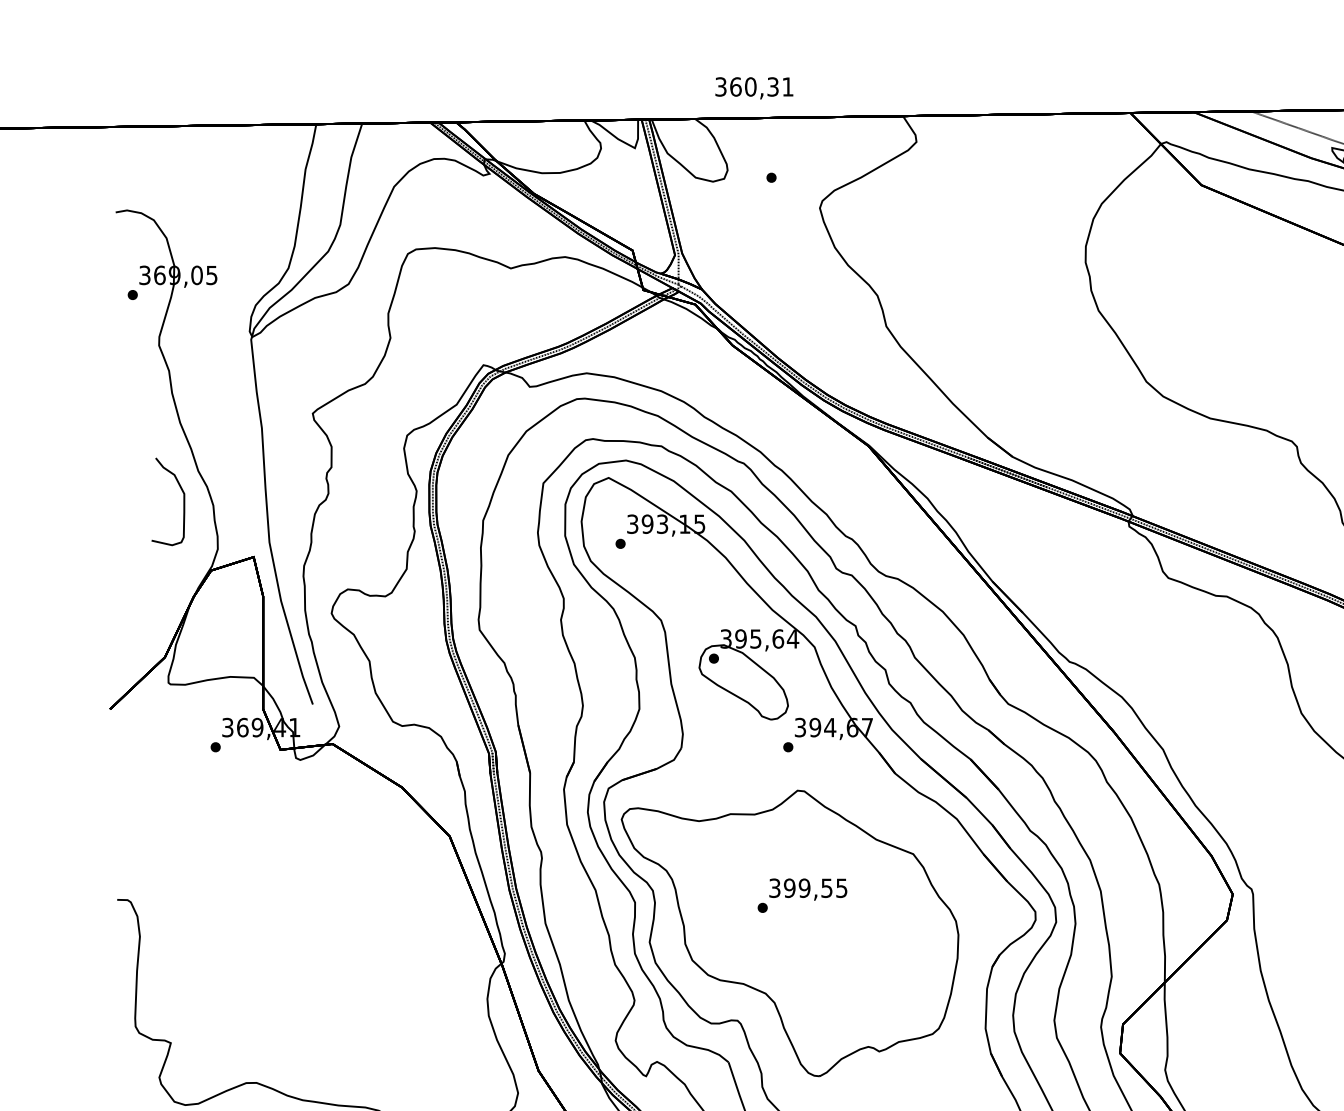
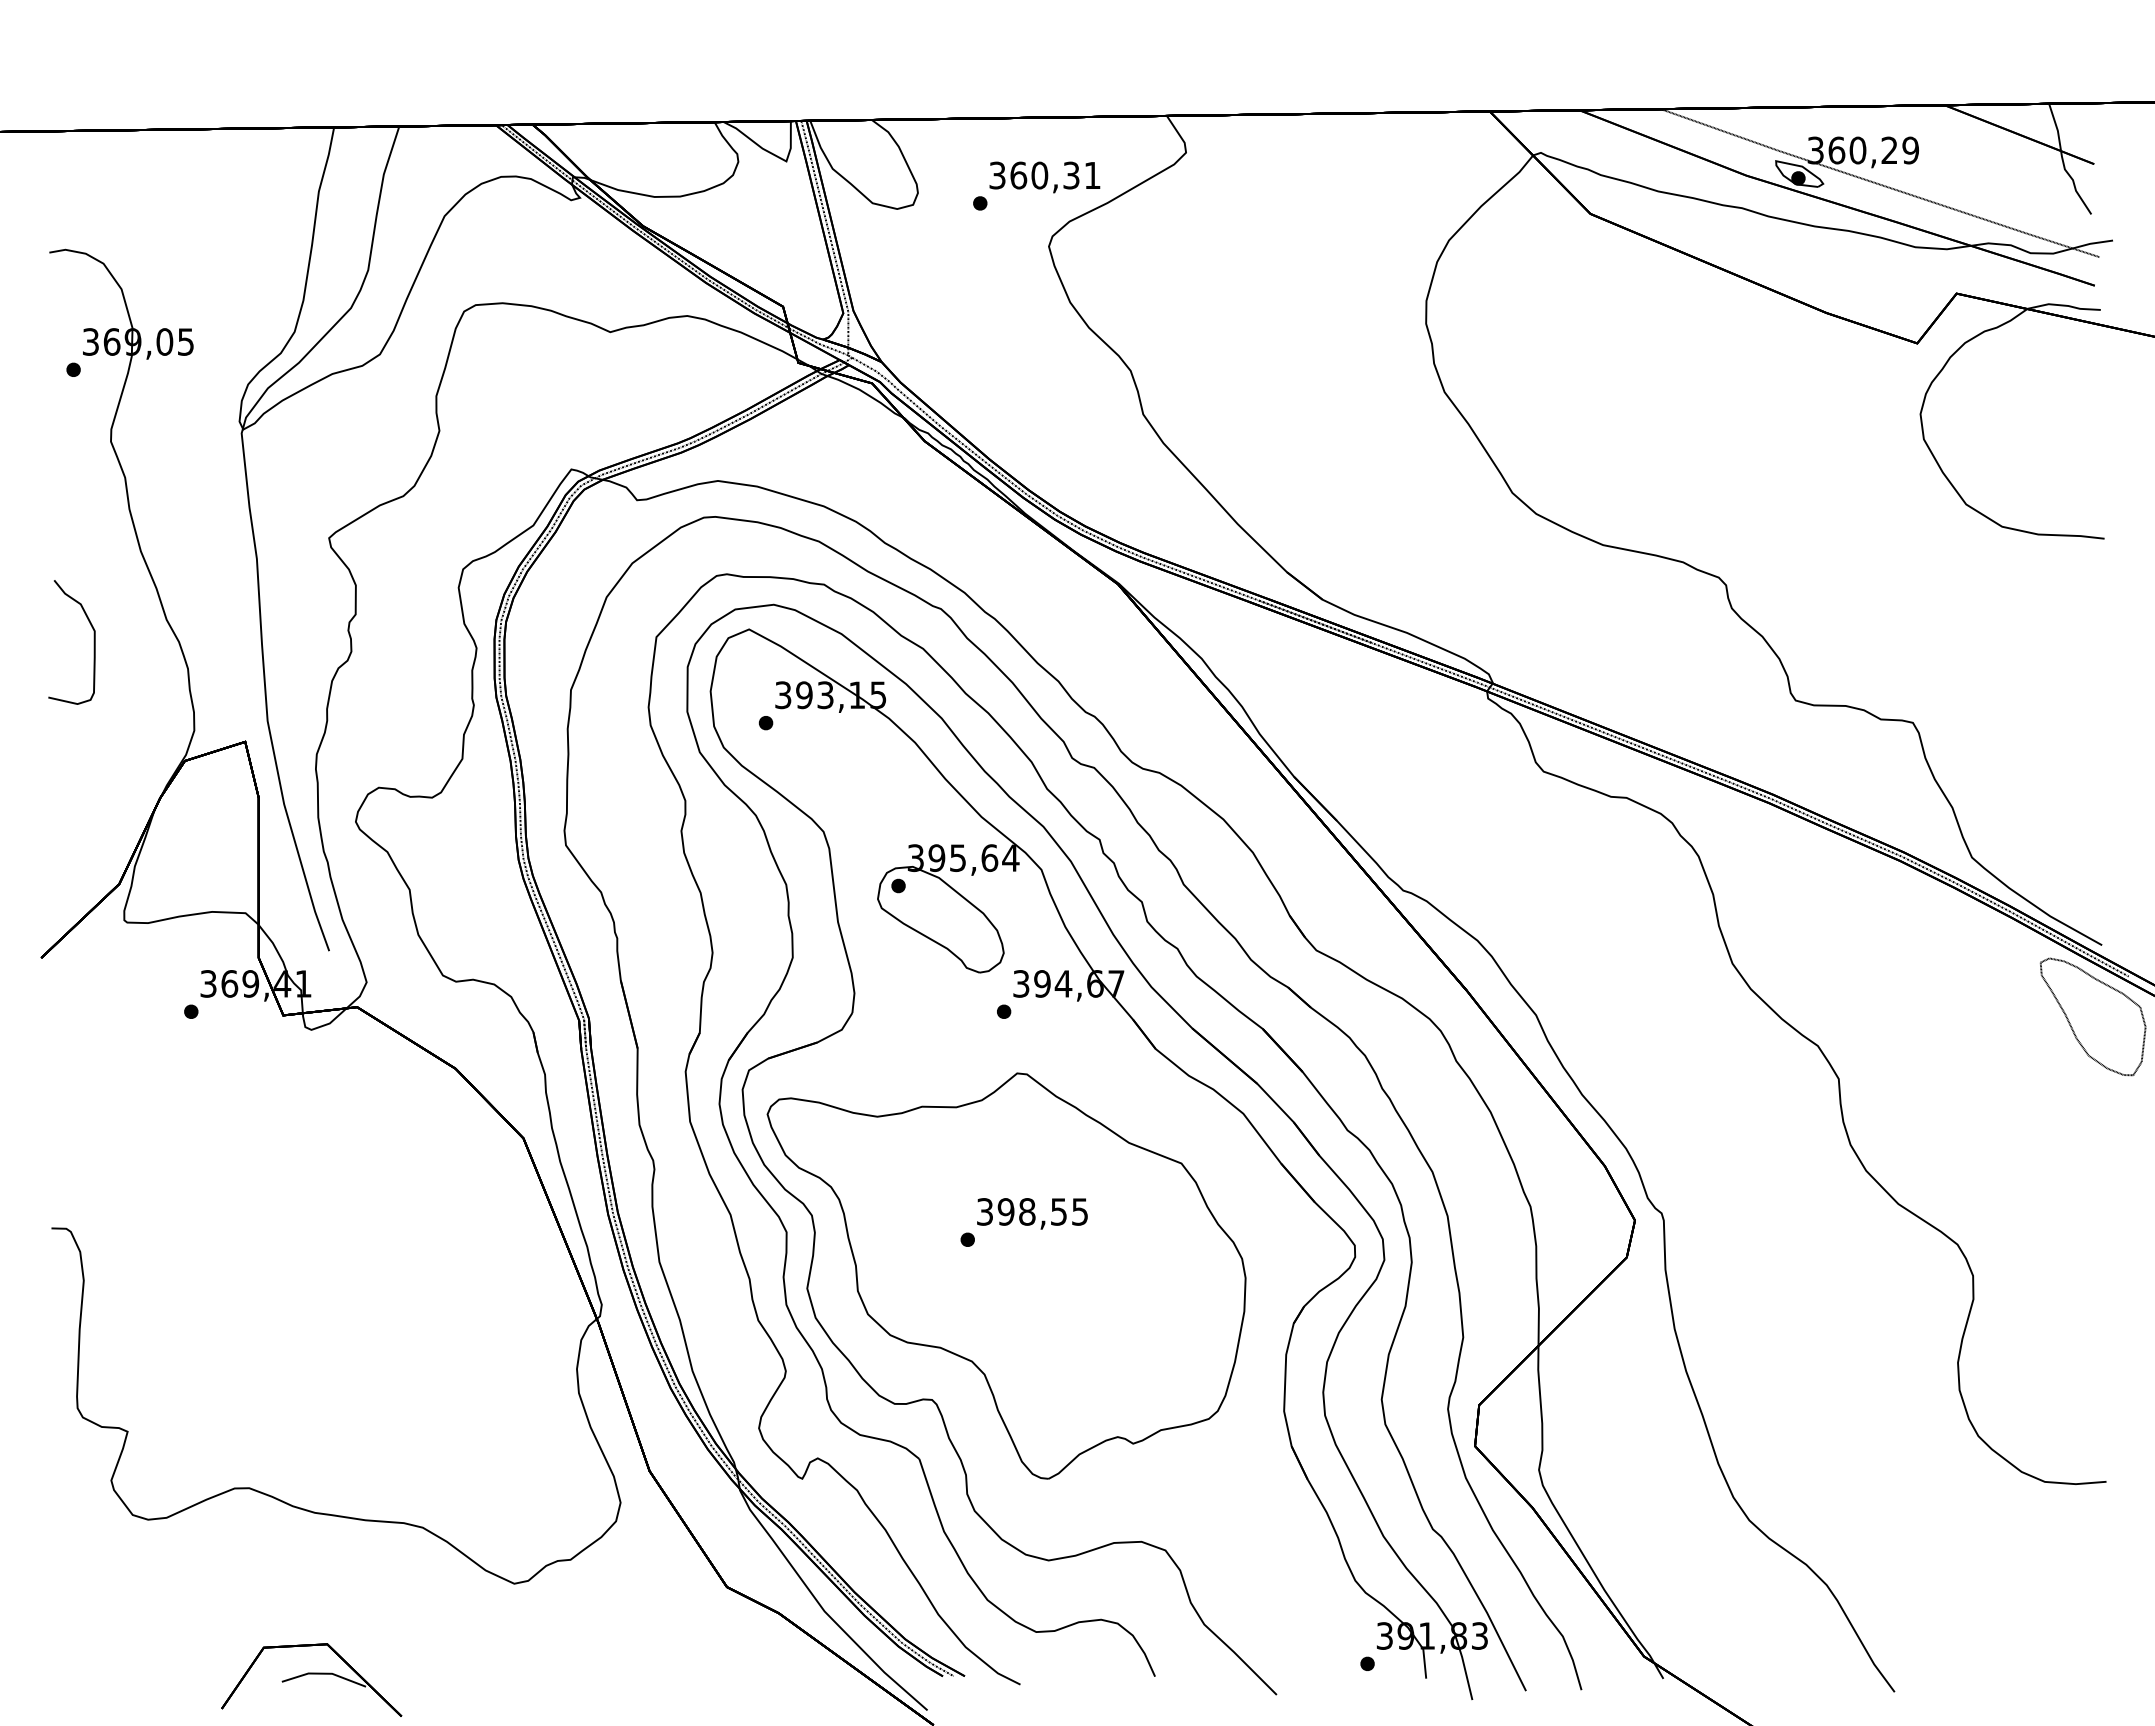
text: (754, 88) -> (1044, 177), moved
curve: (183, 501) -> (93, 642), moved
text: (804, 887) -> (1027, 1211), 399,55 -> 398,55

